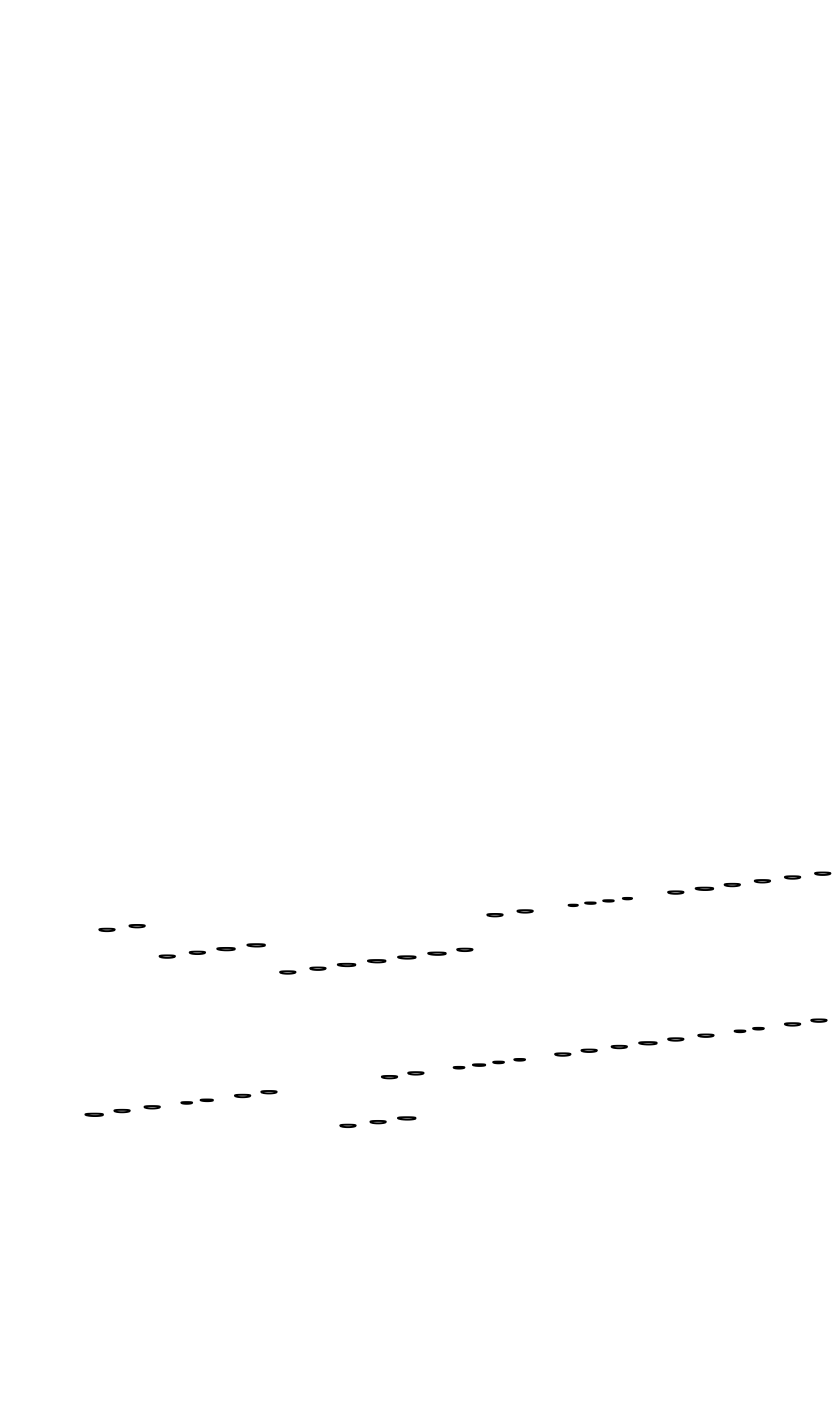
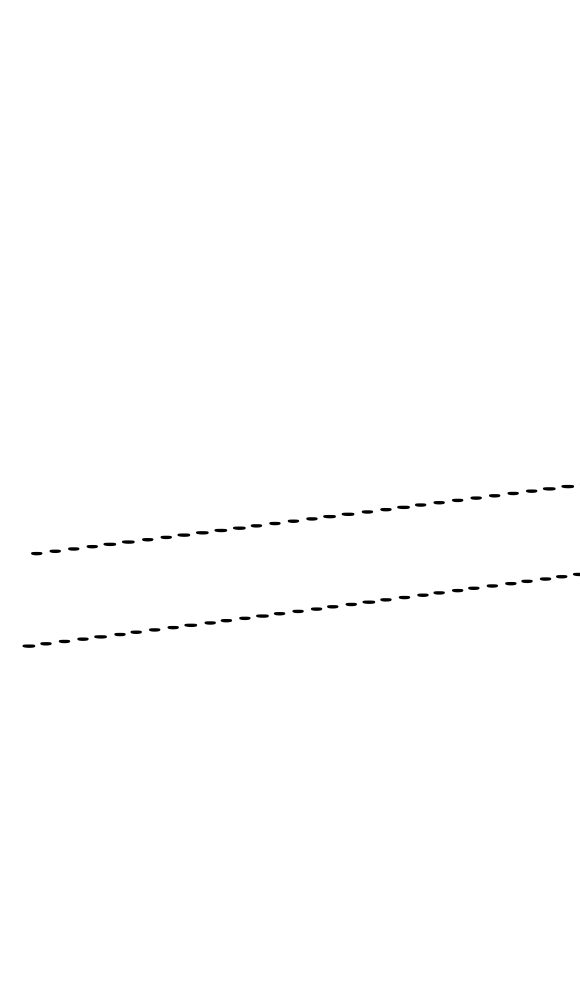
part: (600, 902) -> (339, 515), size x1.67
part: (121, 928) -> (45, 552), moved
part: (375, 960) -> (201, 532), moved
part: (748, 1029) -> (430, 593), size x1.43
part: (489, 1063) -> (271, 614), size x1.43
part: (196, 1100) -> (91, 637), size x1.43
part: (376, 1121) -> (172, 627), moved

